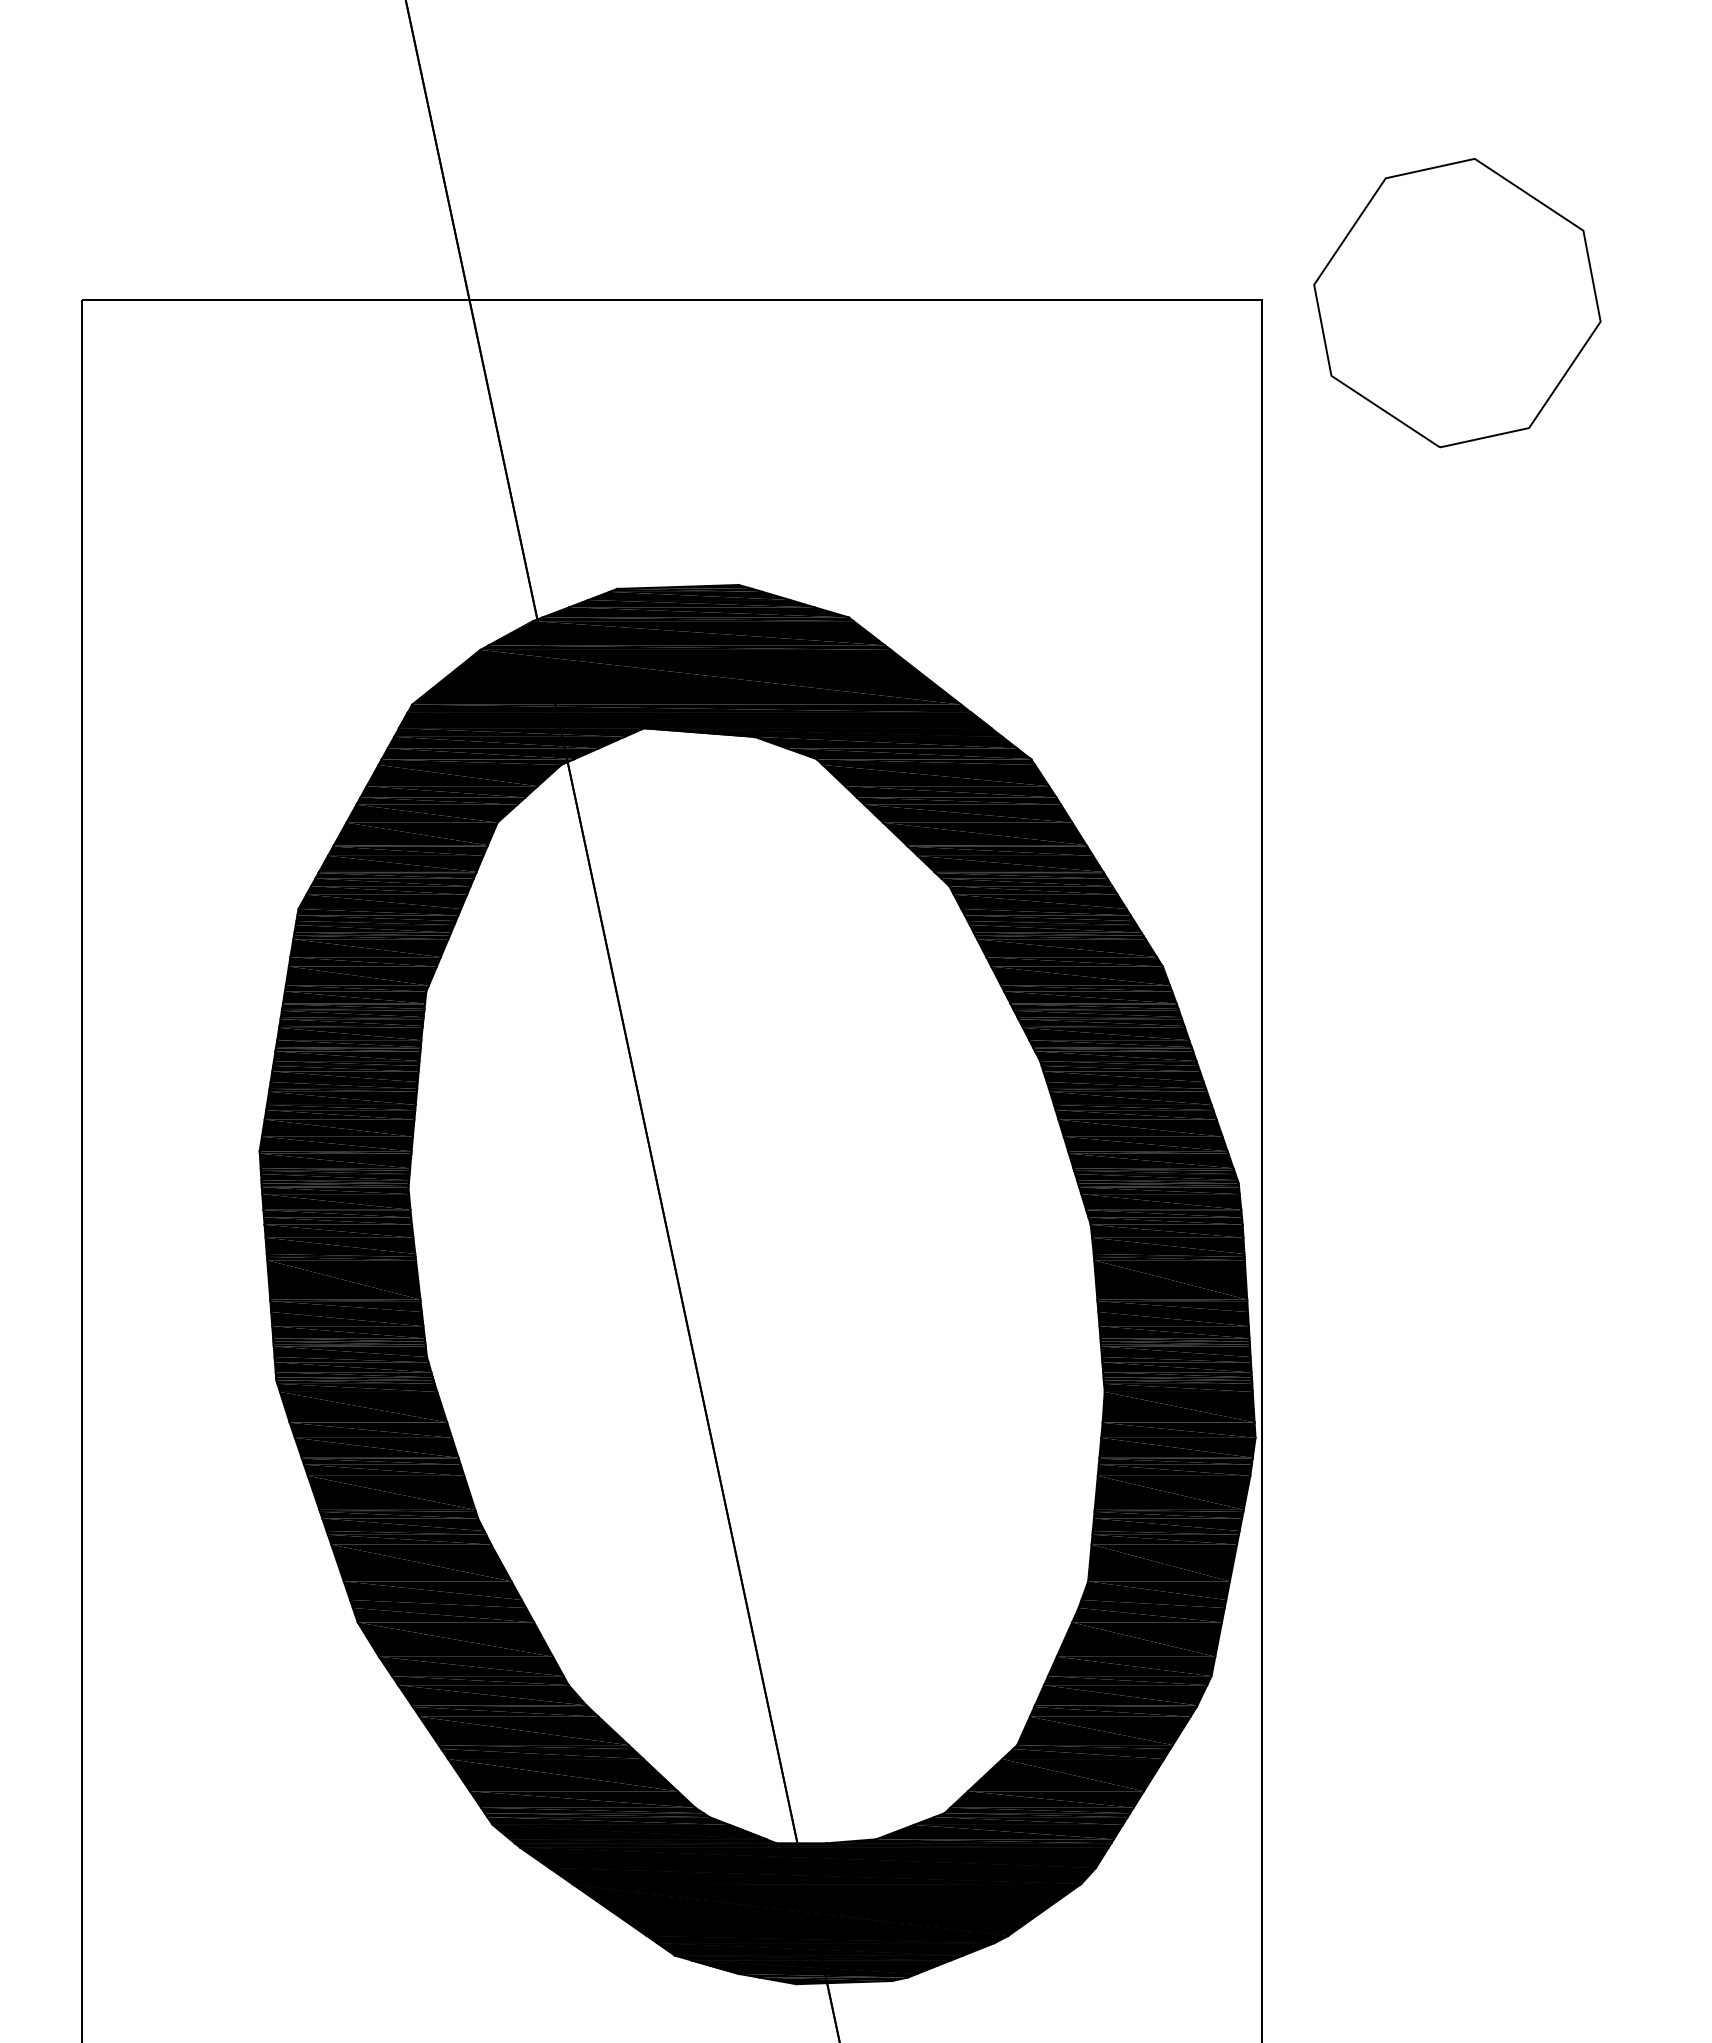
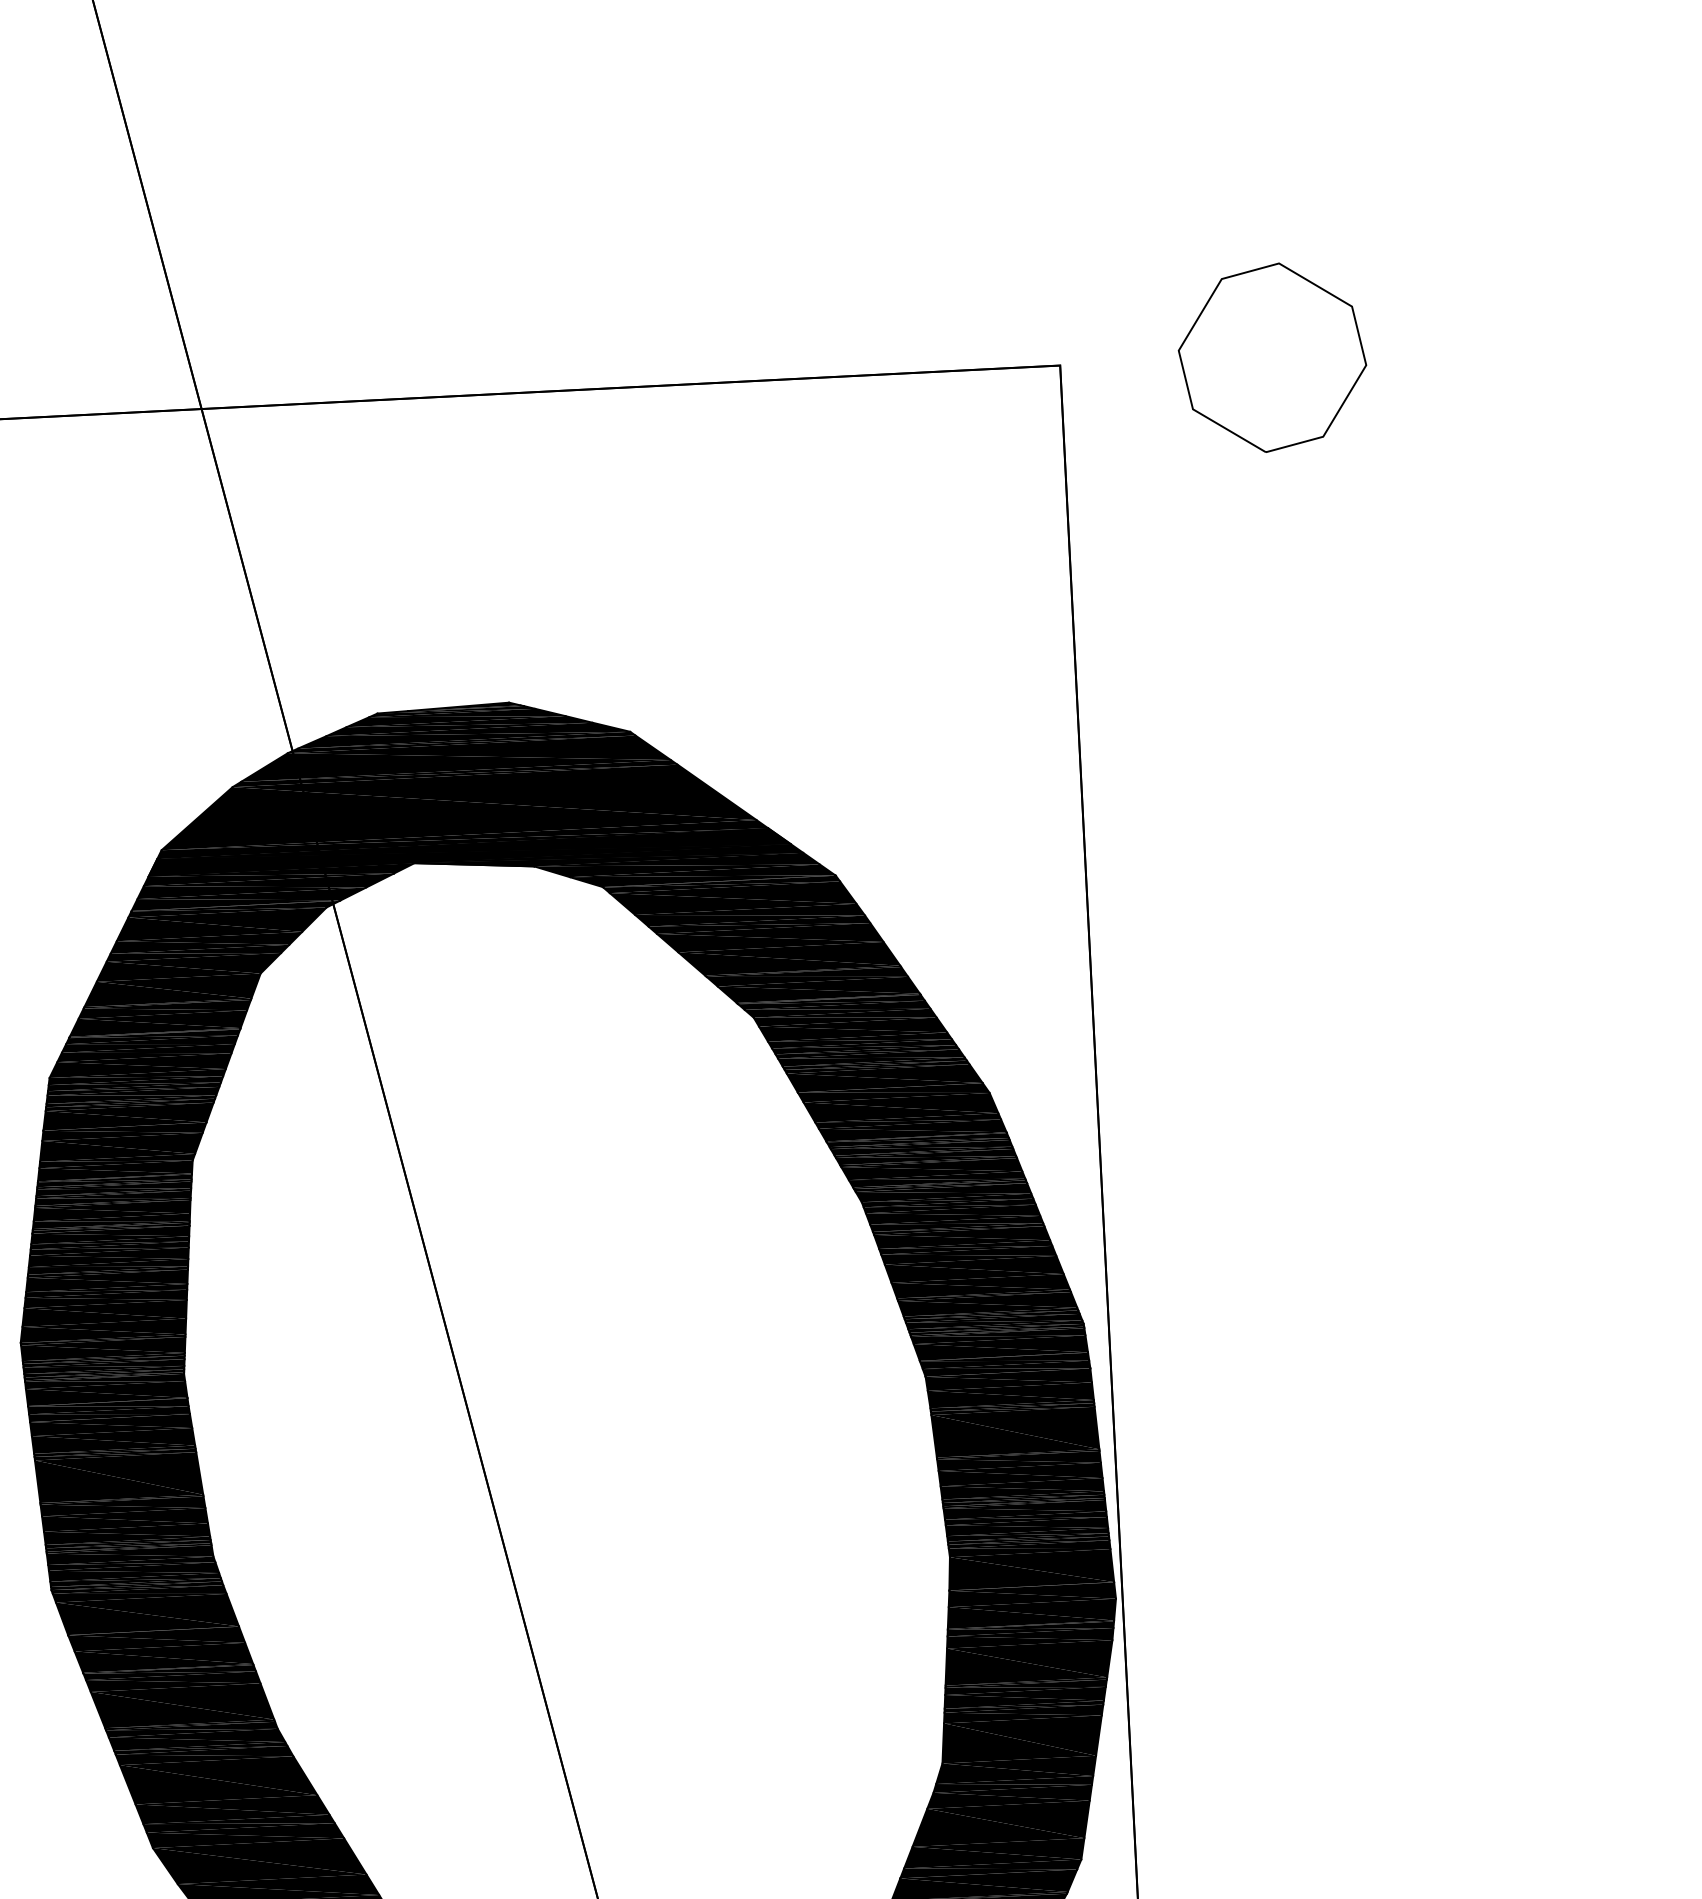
part: (1457, 303) -> (1272, 358), size x0.6

